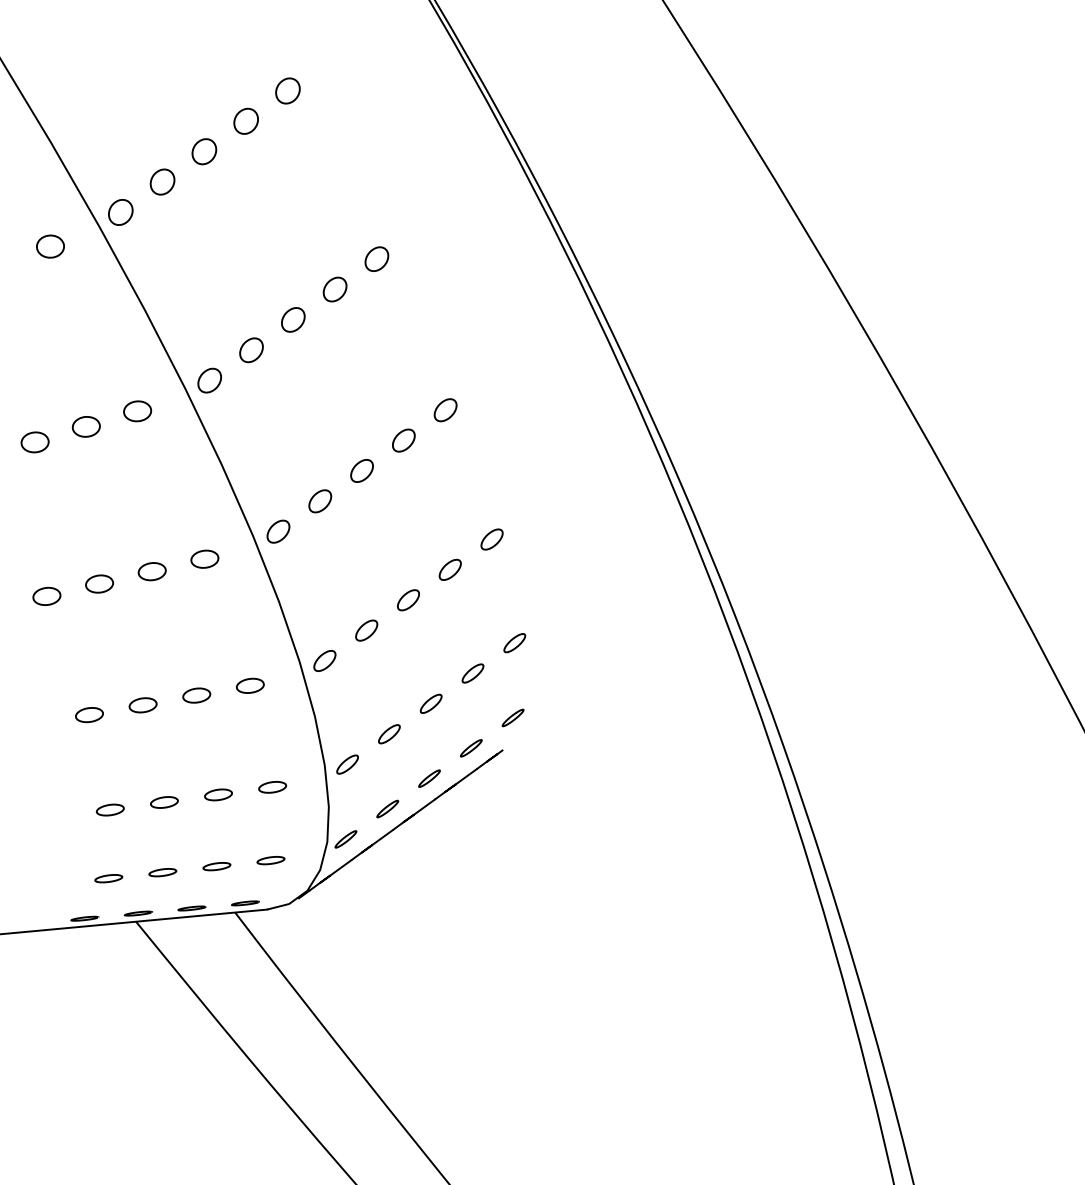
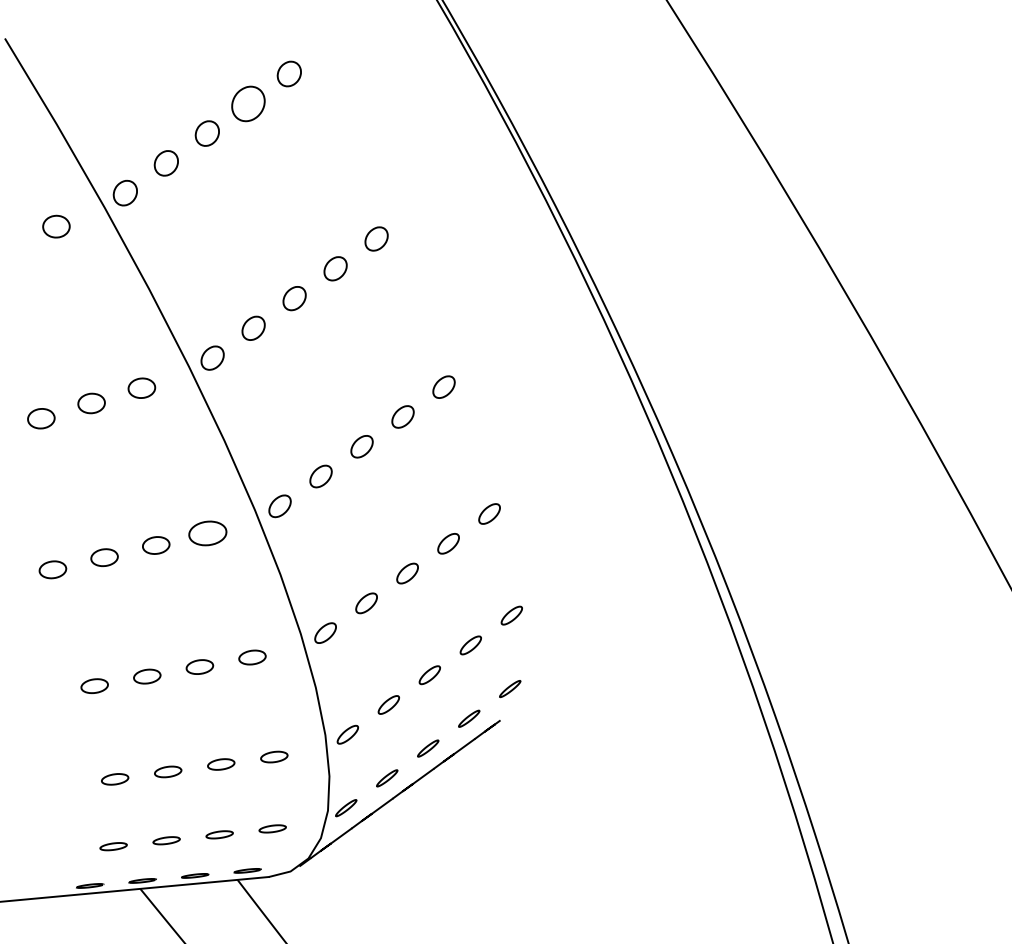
part: (245, 120) -> (247, 102), size x1.4
part: (204, 558) -> (207, 532), size x1.4

